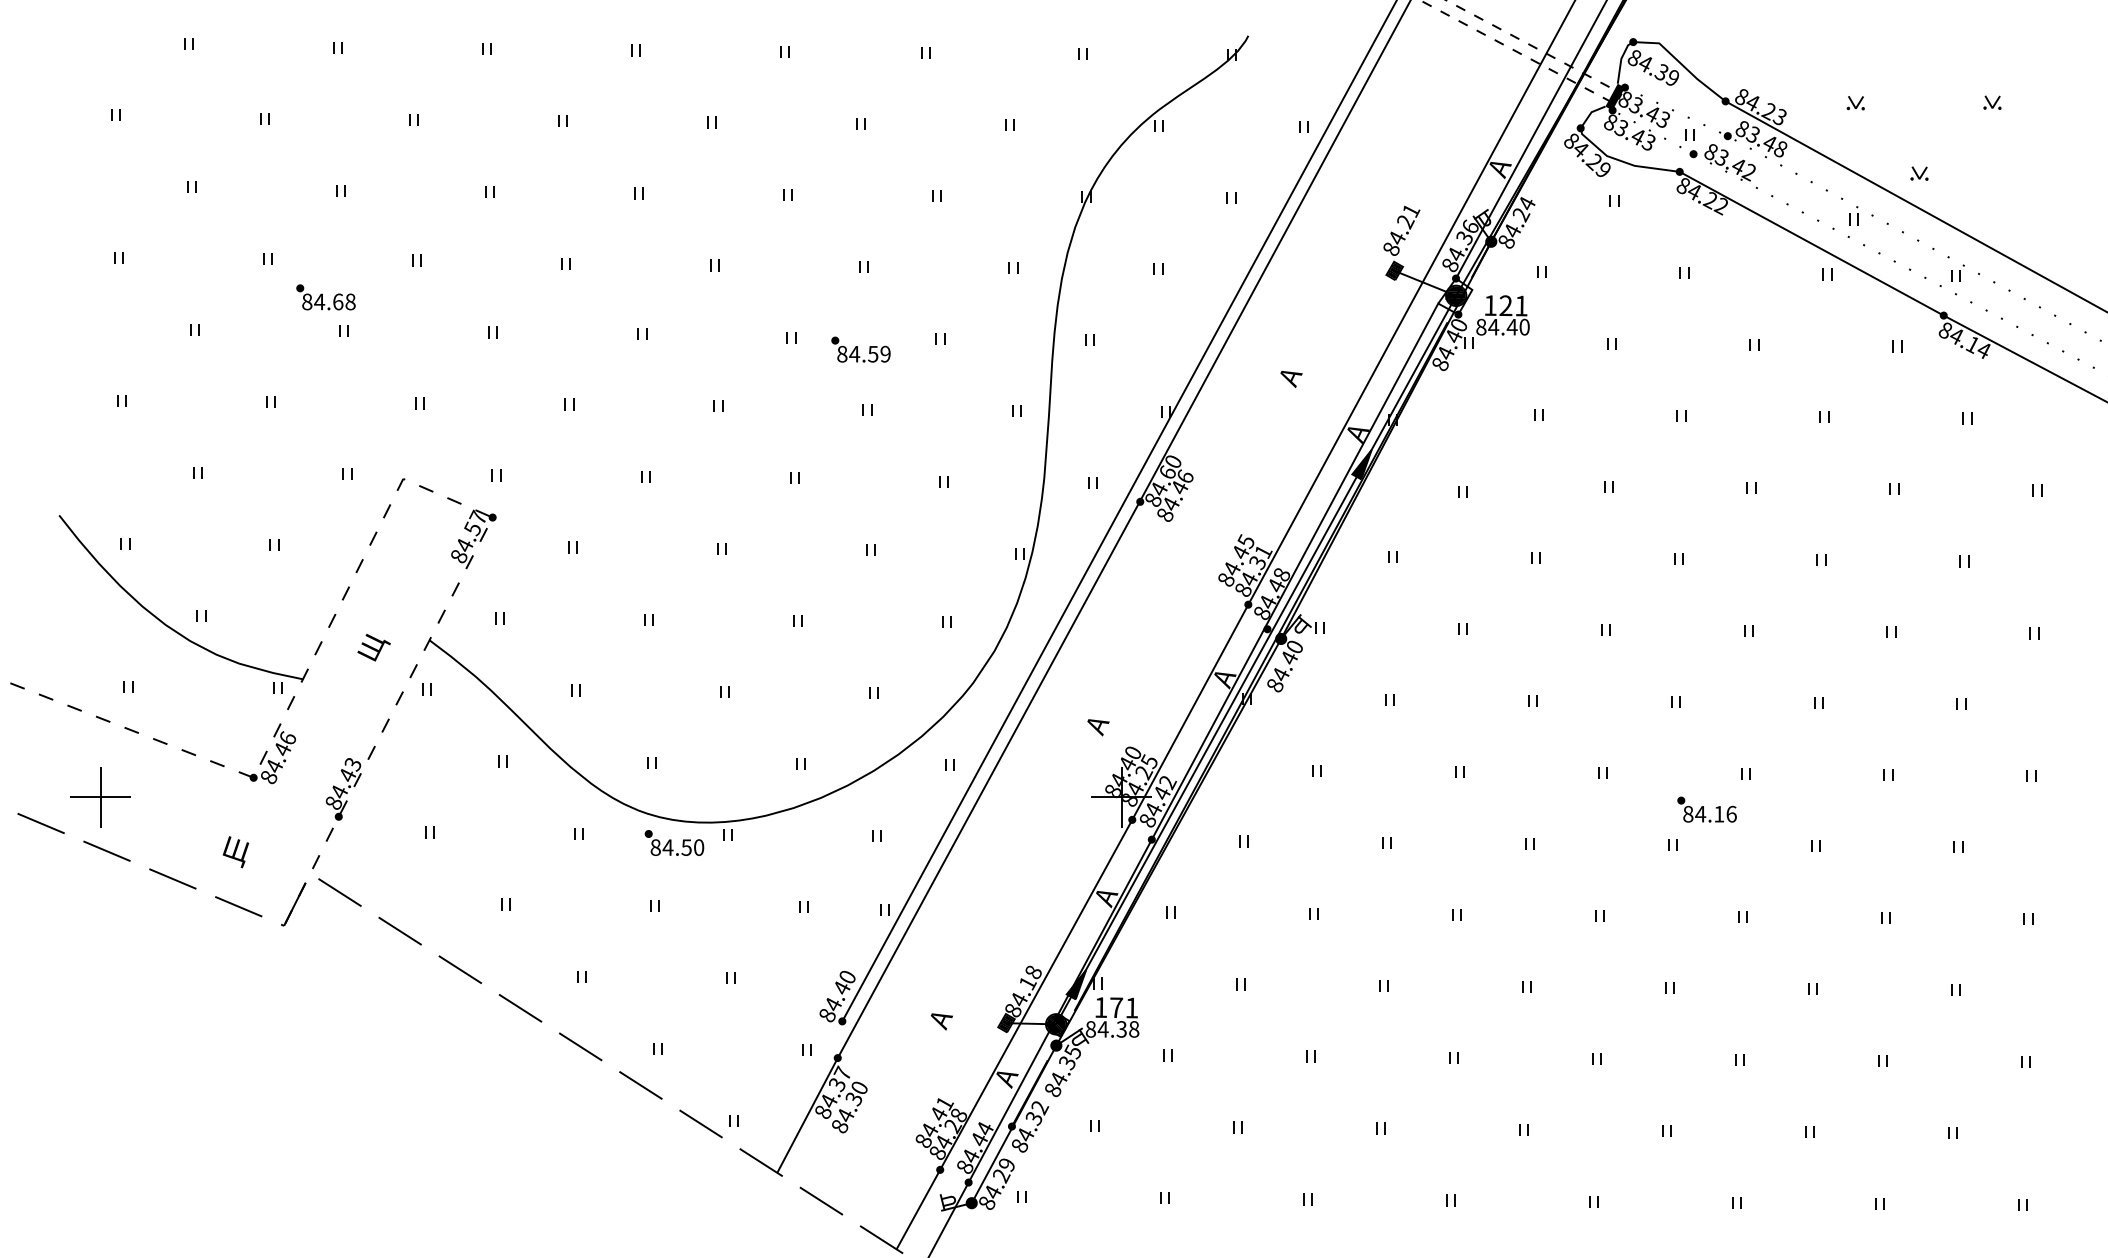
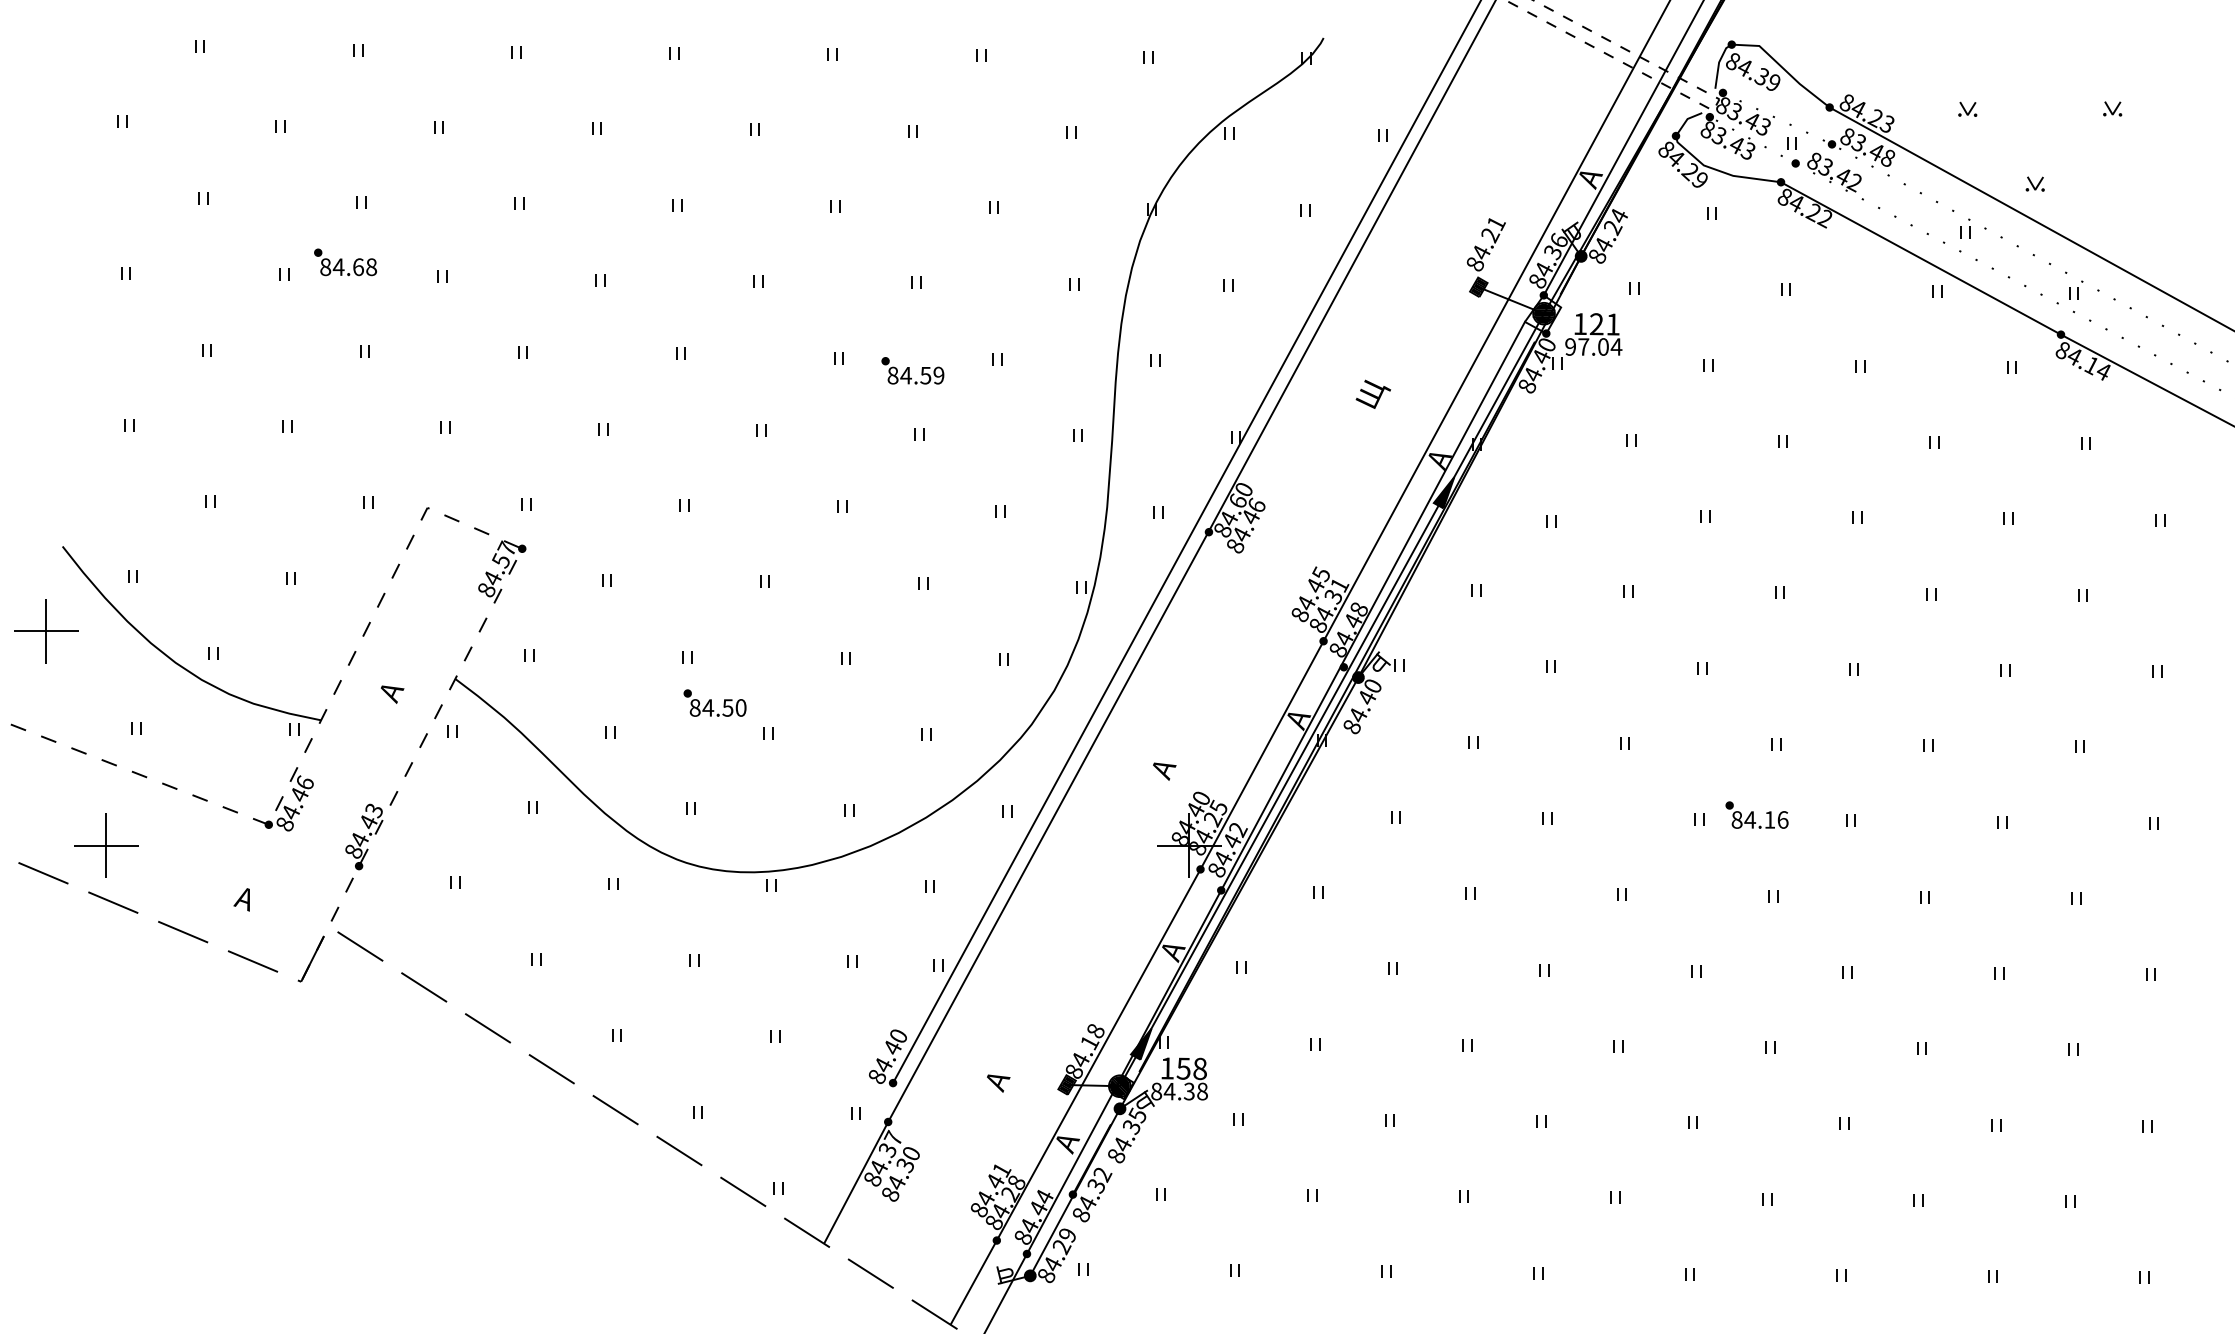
fill: (1614, 96) -> (1711, 102), removed
part: (325, 297) -> (344, 262), moved
text: (1503, 326) -> (1594, 346), 84.40 -> 97.04
text: (1294, 373) -> (1372, 396), А -> Щ
part: (43, 595) -> (45, 631), added
text: (373, 648) -> (395, 687), Щ -> А
part: (1706, 809) -> (1756, 814), moved
part: (674, 842) -> (715, 702), moved
text: (234, 852) -> (248, 903), Щ -> А
text: (1123, 1007) -> (1191, 1068), 171 -> 158

